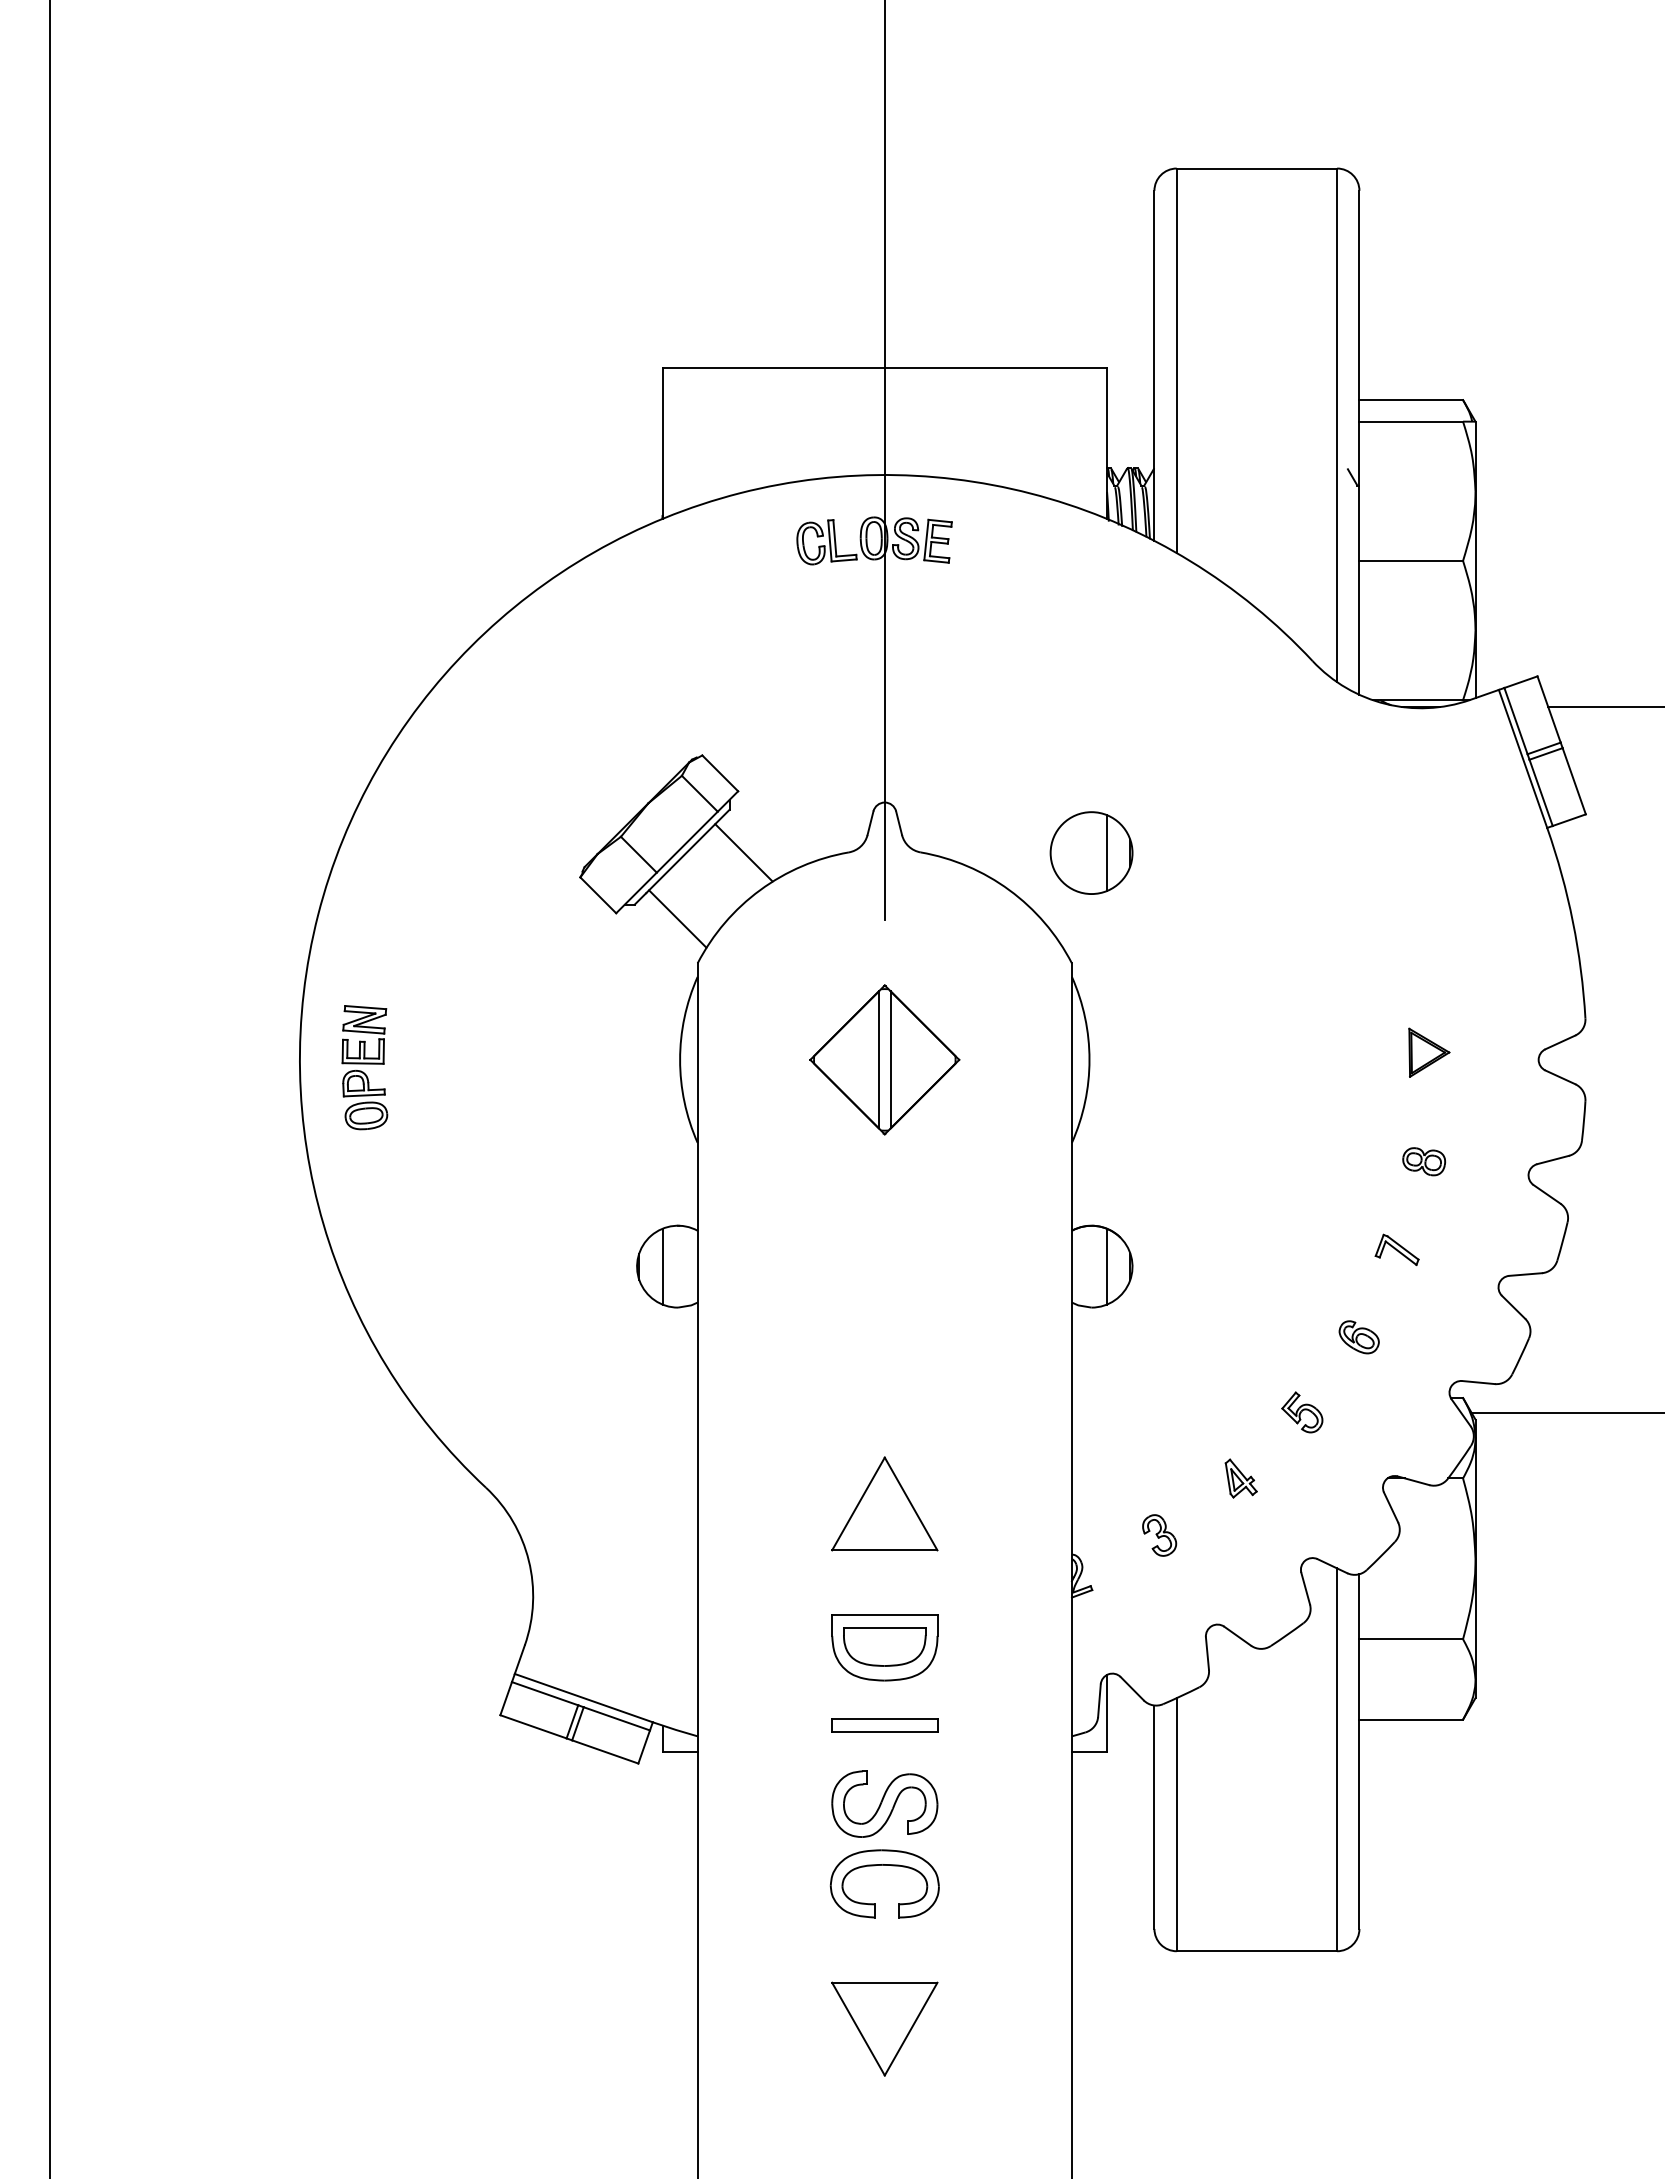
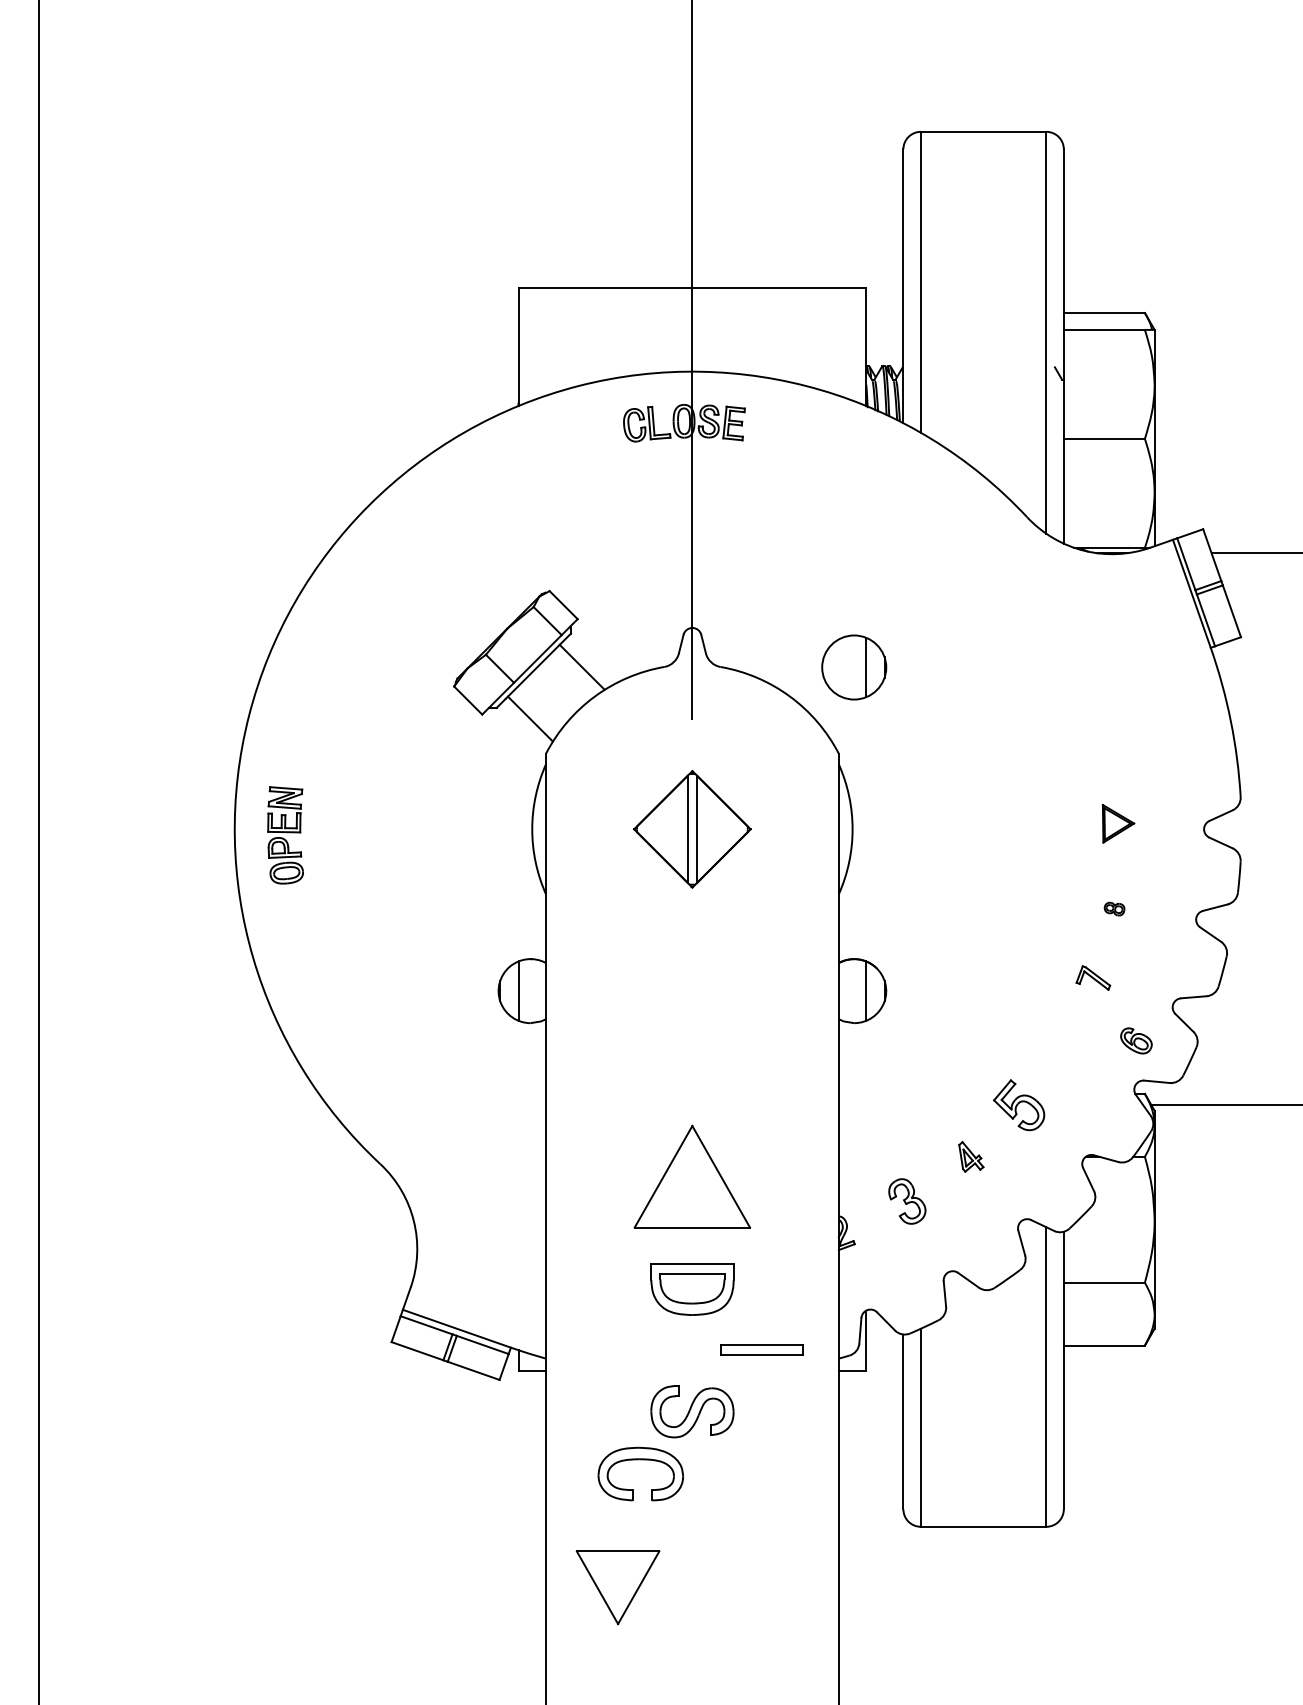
part: (1424, 1161) -> (1114, 908), size x0.6
part: (1358, 1337) -> (1135, 1041), moved
part: (1302, 1412) -> (1019, 1105), size x1.6
part: (884, 1503) -> (692, 1176), size x1.4
part: (1159, 1535) -> (907, 1201), size x1.4
part: (884, 1725) -> (761, 1350), moved
part: (884, 1865) -> (640, 1459), moved
part: (884, 2028) -> (617, 1587), moved

